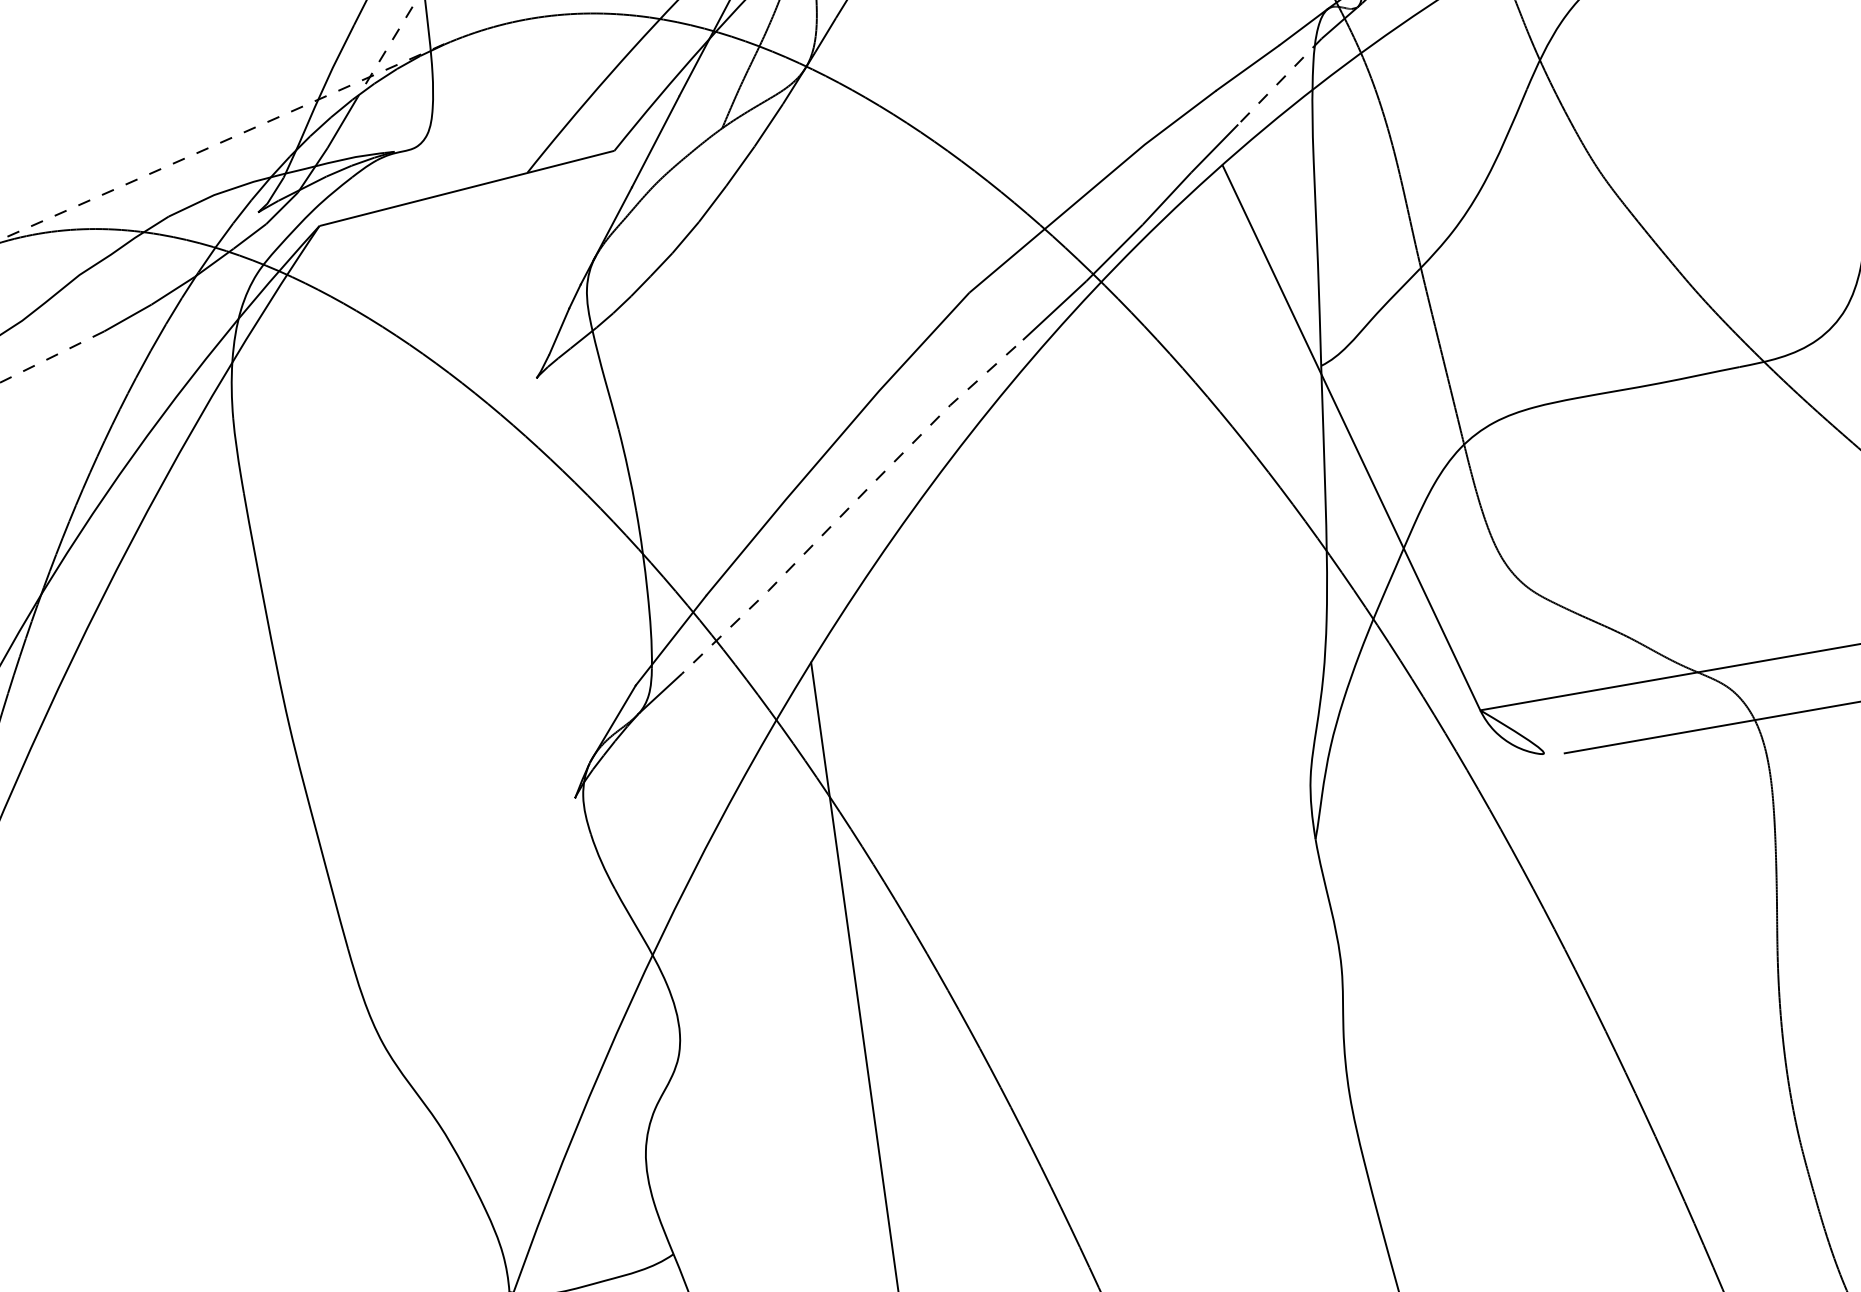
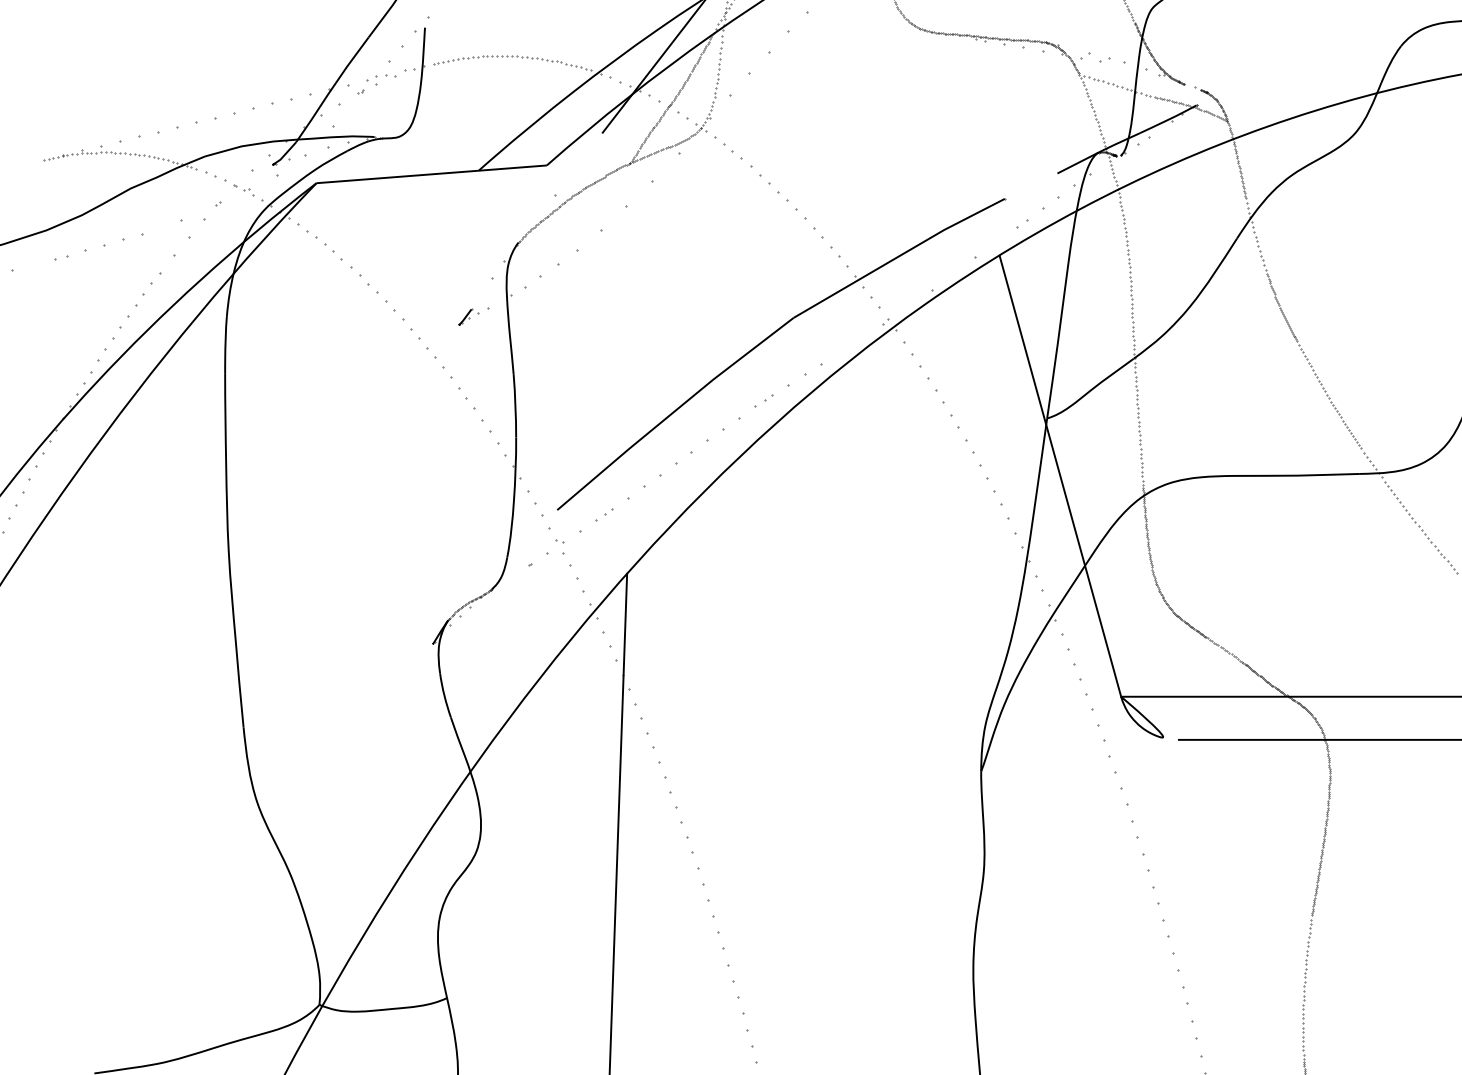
line: (671, 639) -> (525, 538), removed

